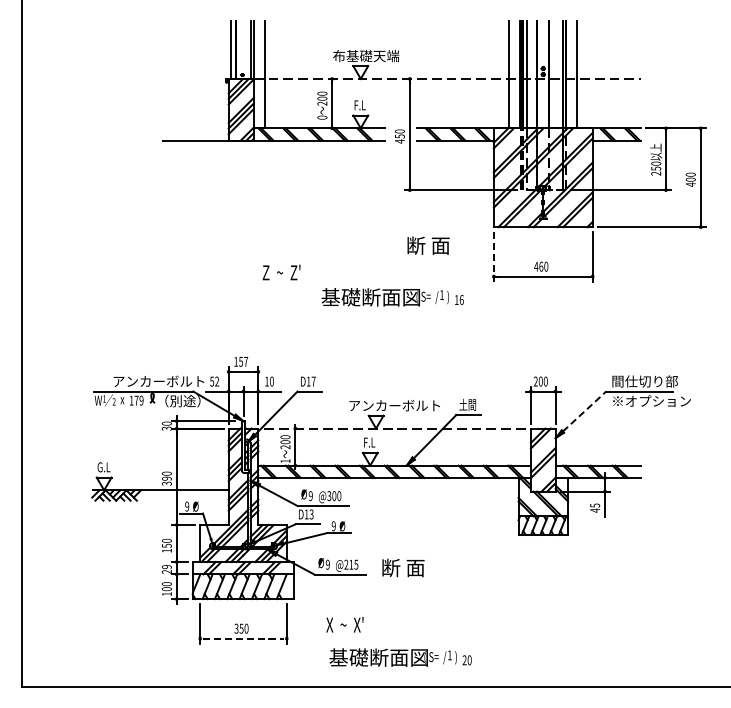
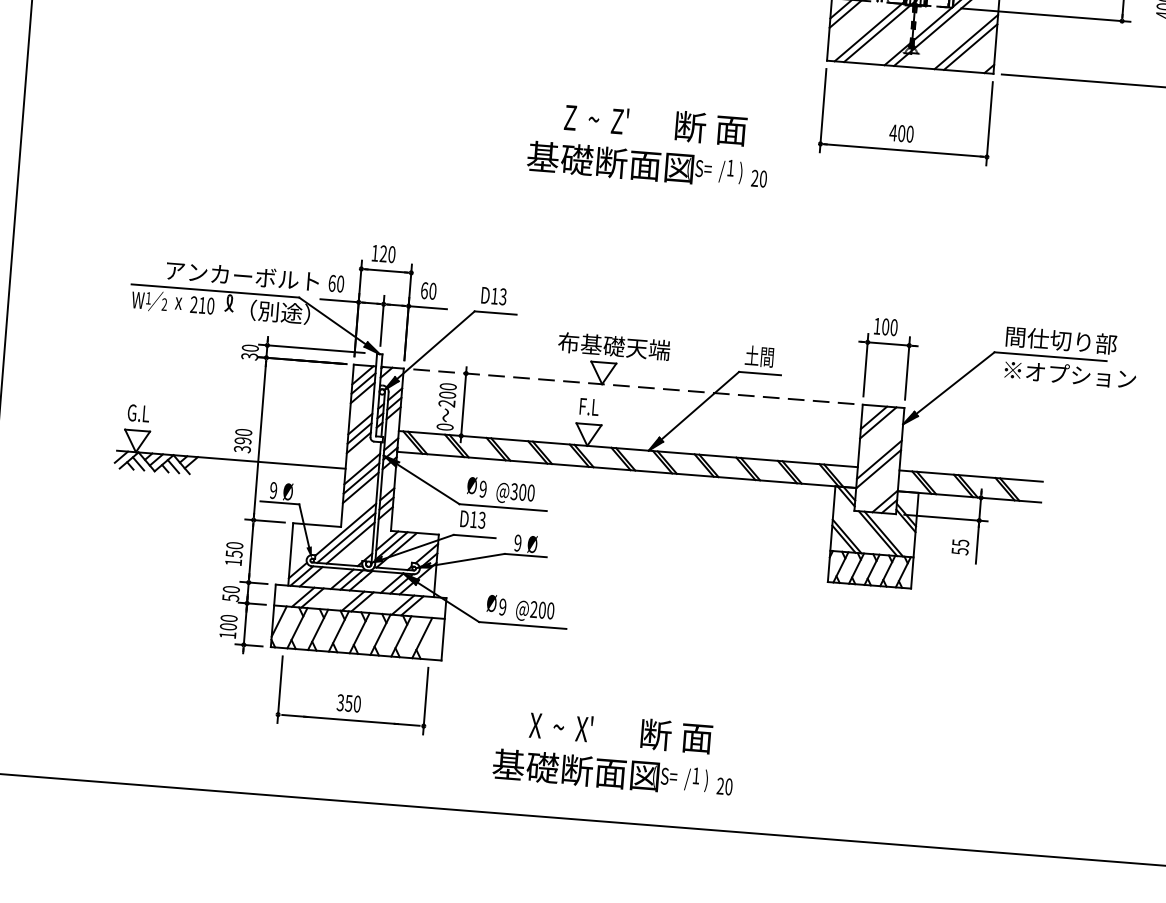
text: (428, 245) -> (711, 128), moved
line: (493, 256) -> (822, 109), dashed -> solid
text: (541, 266) -> (902, 133), 460 -> 400
text: (281, 272) -> (596, 119), moved
text: (458, 299) -> (757, 177), 16 -> 20
text: (243, 361) -> (387, 253), 157 -> 120
text: (214, 381) -> (336, 283), 52 -> 60
text: (267, 381) -> (425, 290), 10 -> 60
text: (313, 381) -> (502, 296), D17 -> D13
text: (535, 381) -> (876, 326), 200 -> 100
text: (136, 400) -> (202, 305), 179 -> 210
text: (393, 405) -> (634, 347), アンカーボルト -> 布基礎天端
line: (584, 411) -> (955, 383), dashed -> solid
text: (285, 461) -> (445, 427), 1 -> 0
text: (595, 510) -> (960, 551), 45 -> 55
text: (353, 564) -> (545, 610), @215 -> @200
text: (403, 567) -> (676, 735), moved
text: (166, 569) -> (230, 593), 29 -> 50
text: (344, 624) -> (560, 726), moved
line: (243, 638) -> (350, 720), dashed -> solid

